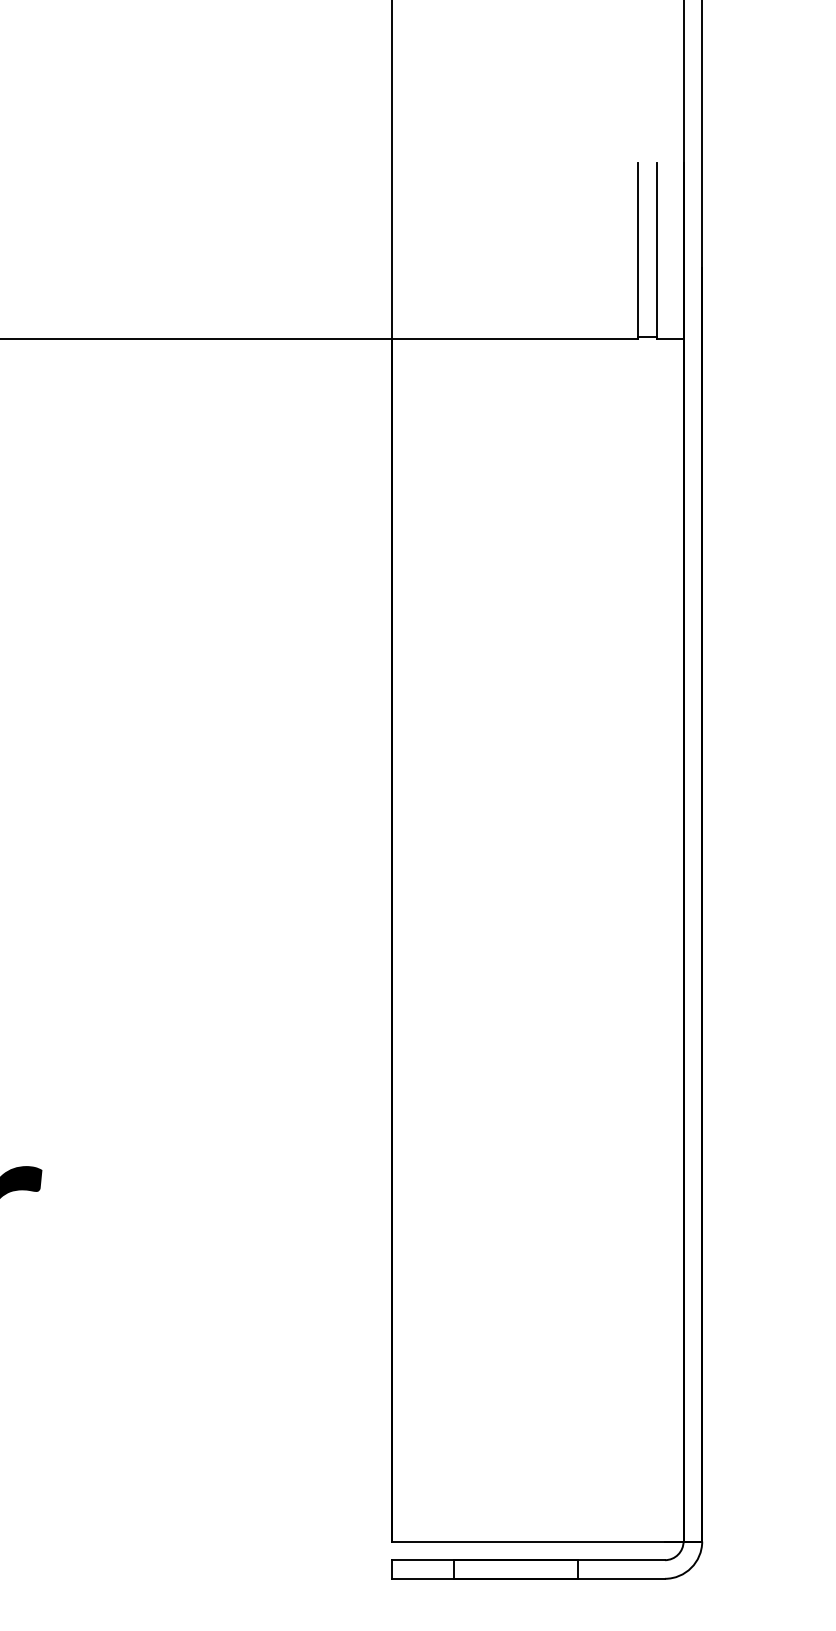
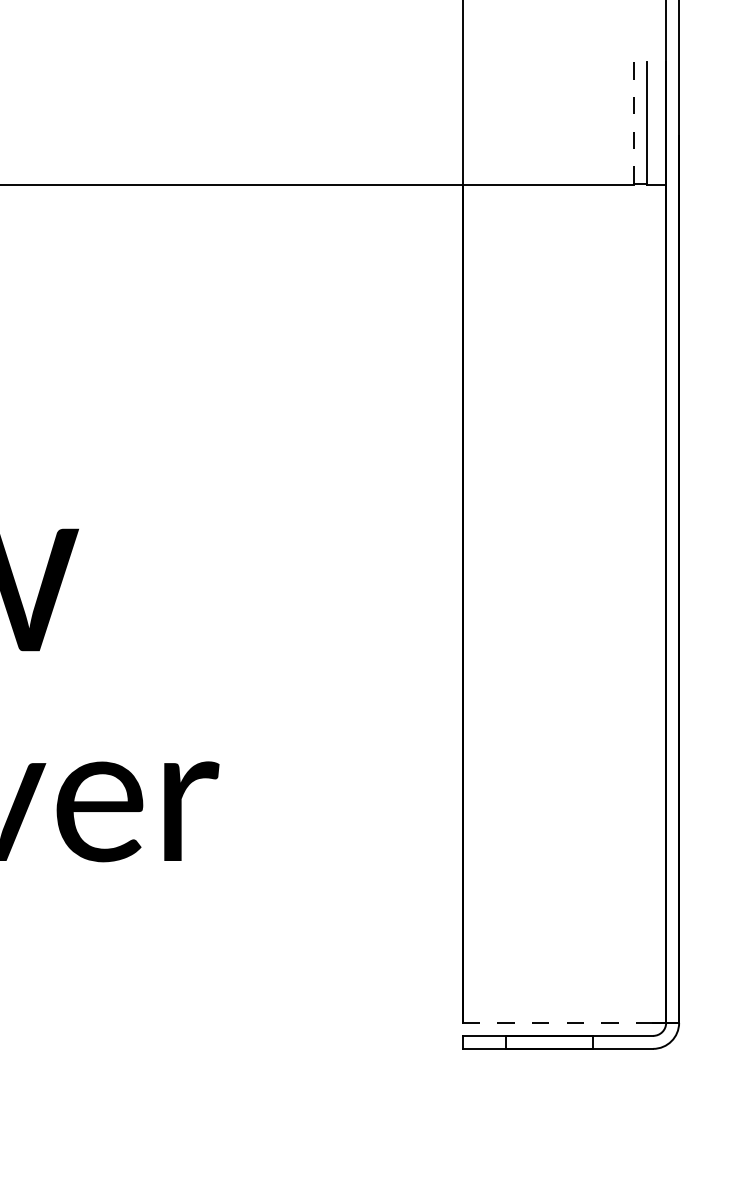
line: (638, 251) -> (634, 124), solid -> dashed
line: (529, 1540) -> (558, 1022), solid -> dashed

